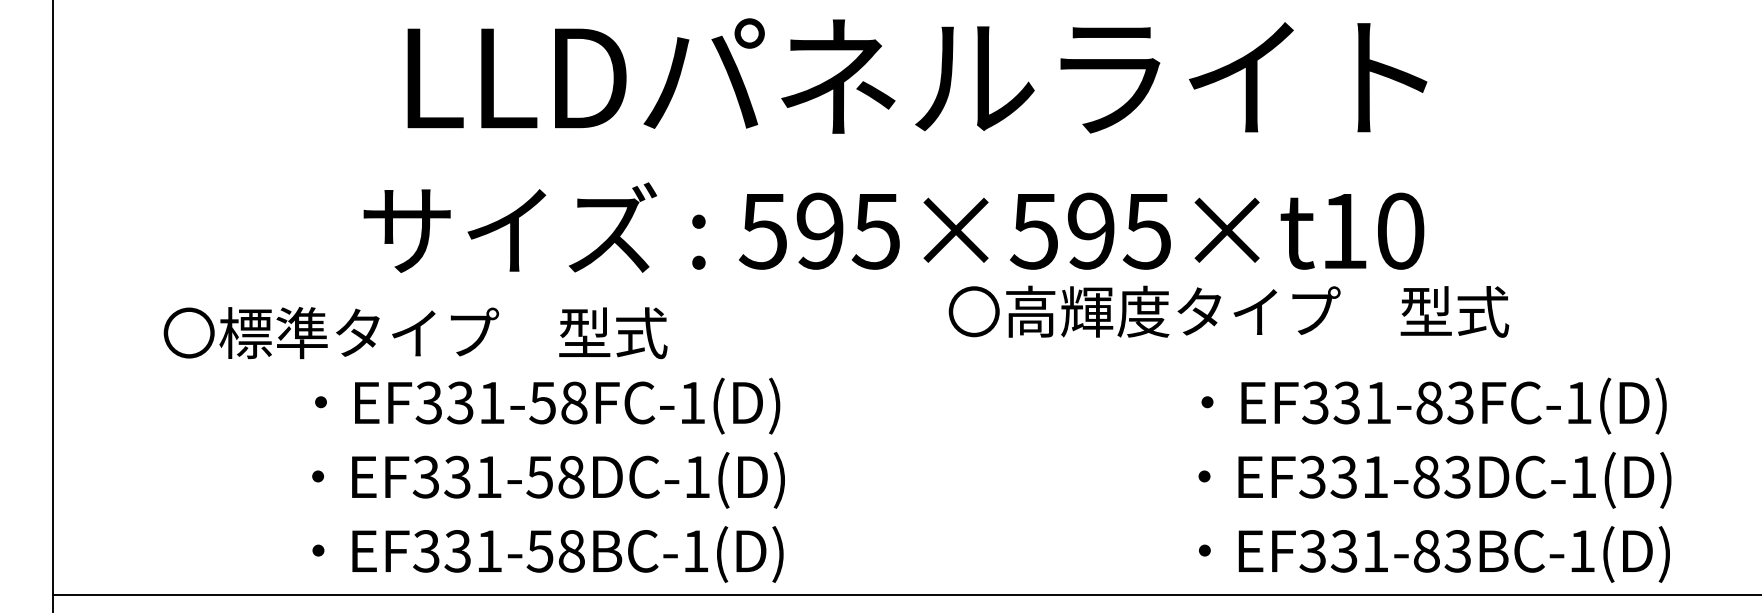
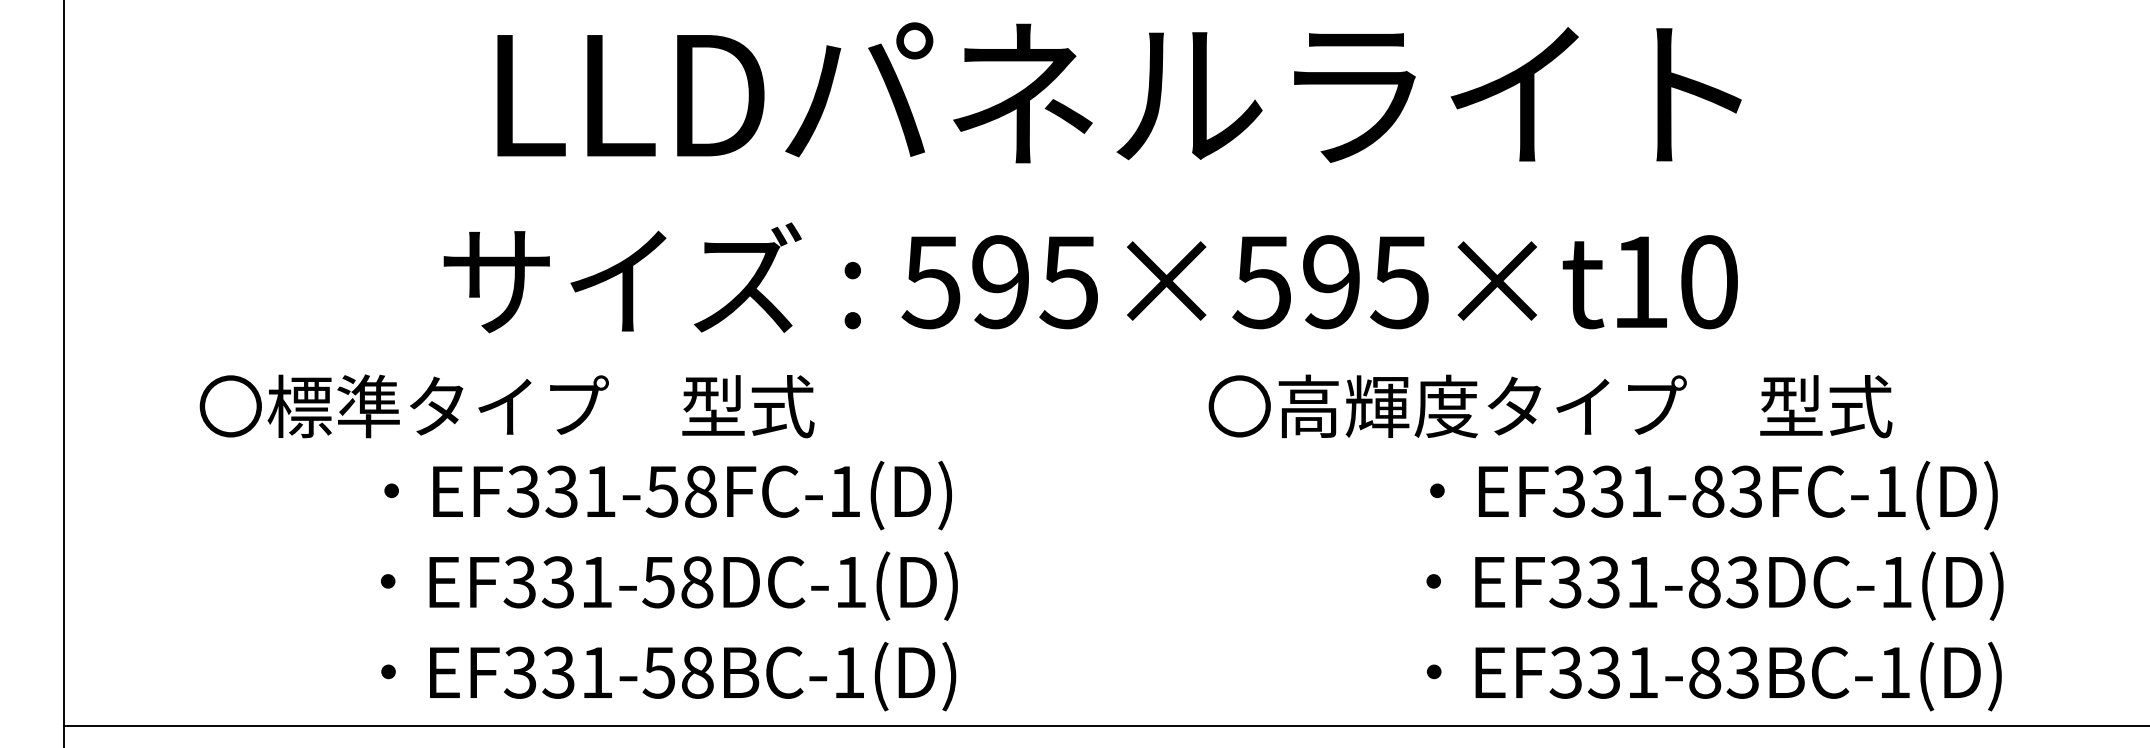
text: (1228, 311) -> (1550, 406), moved
text: (1434, 479) -> (1714, 585), moved

